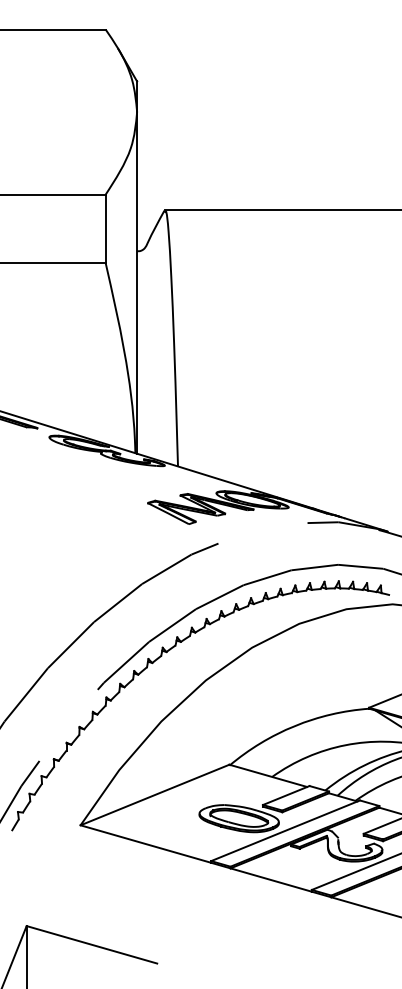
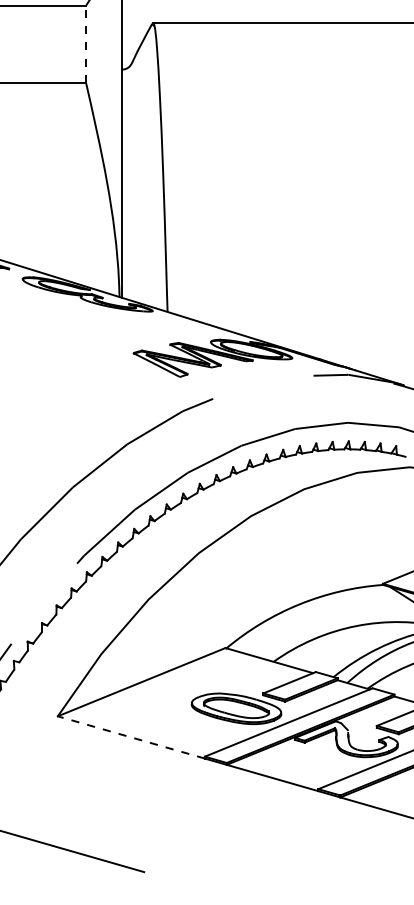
line: (105, 228) -> (85, 43), solid -> dashed
line: (145, 844) -> (130, 737), solid -> dashed

